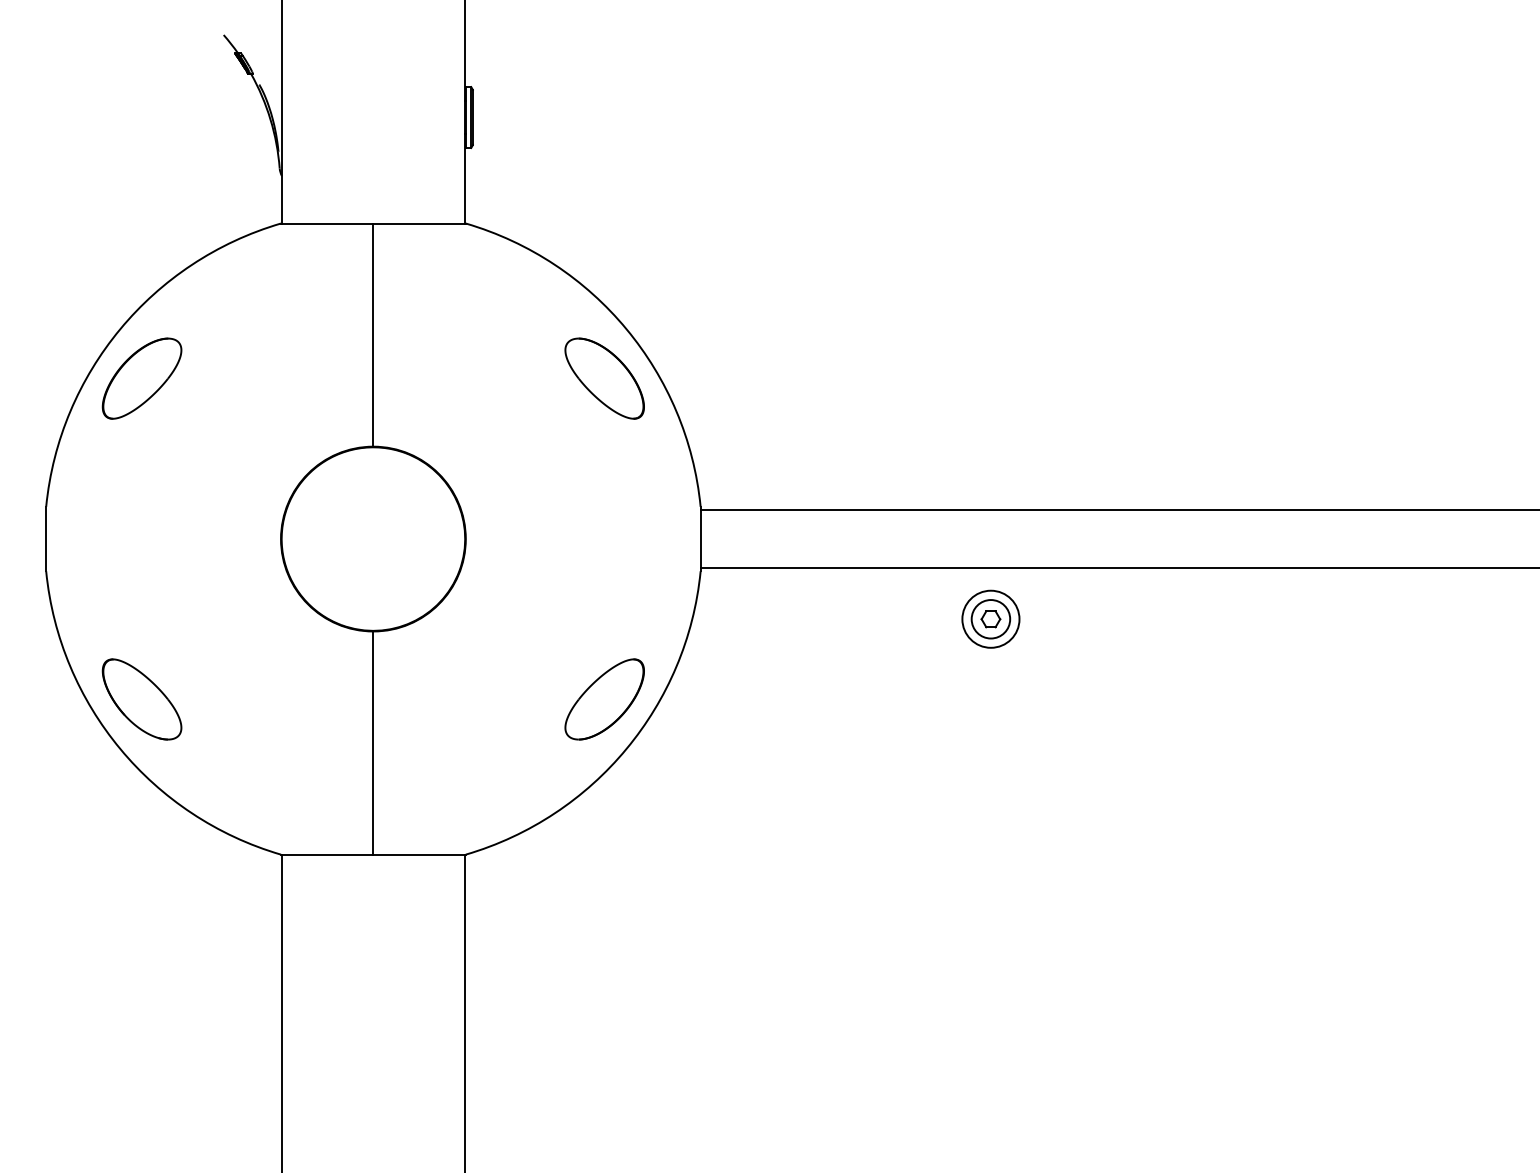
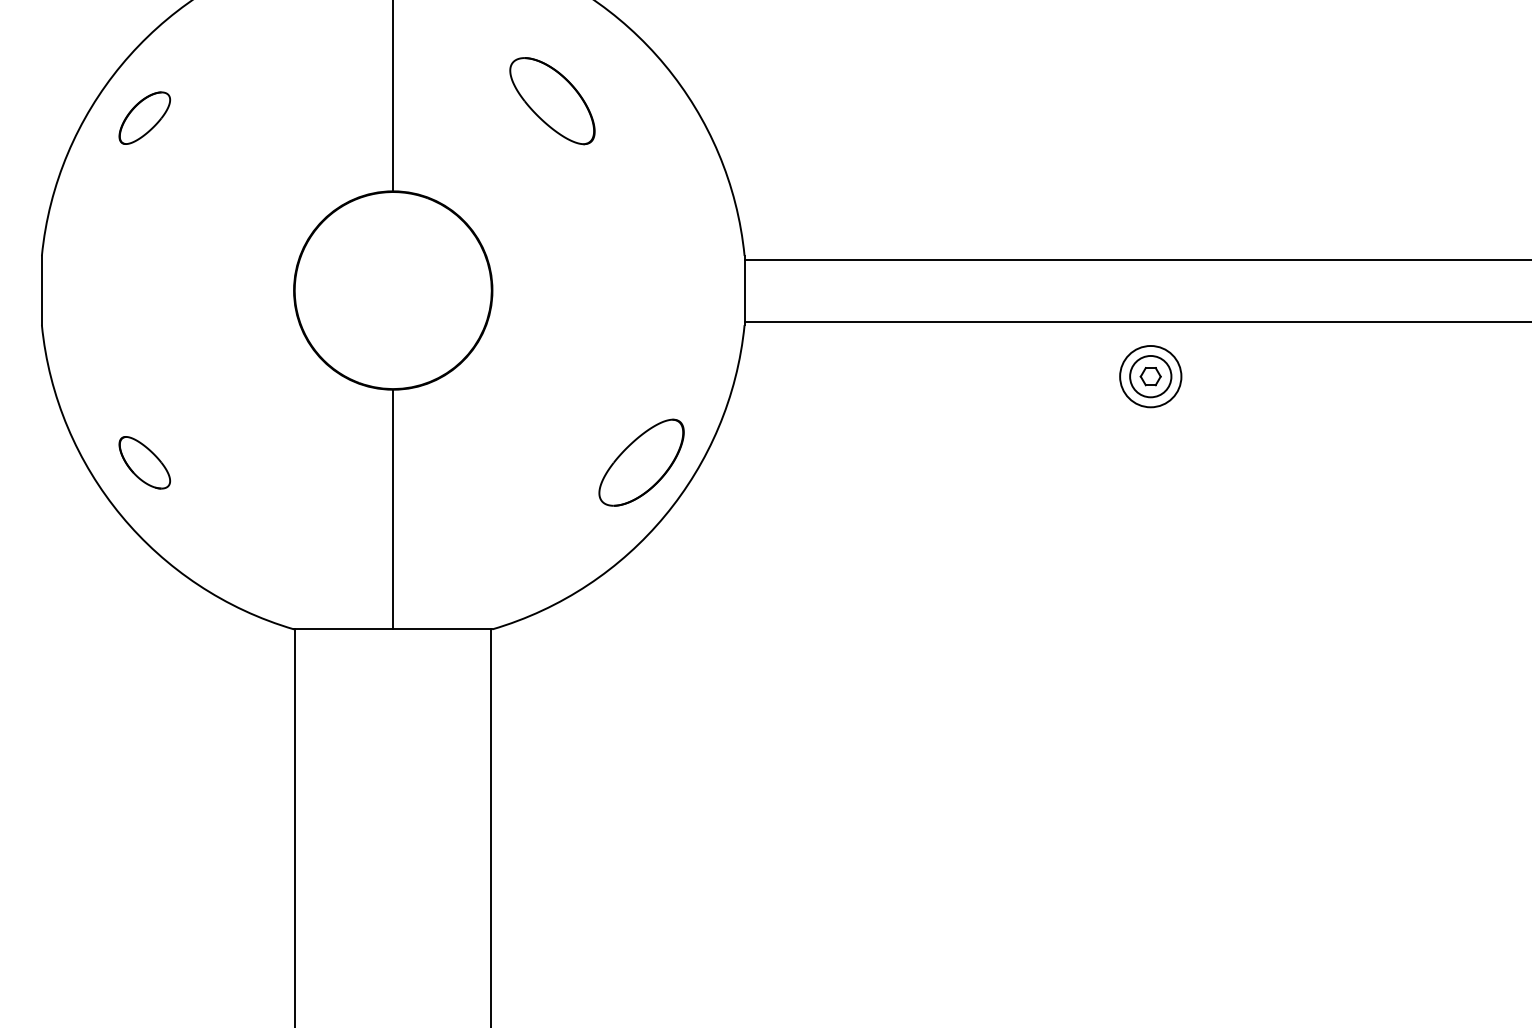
part: (141, 378) -> (144, 118), size x0.6
part: (604, 378) -> (552, 100), moved
part: (990, 618) -> (1150, 375), moved
part: (141, 699) -> (144, 462), size x0.6

